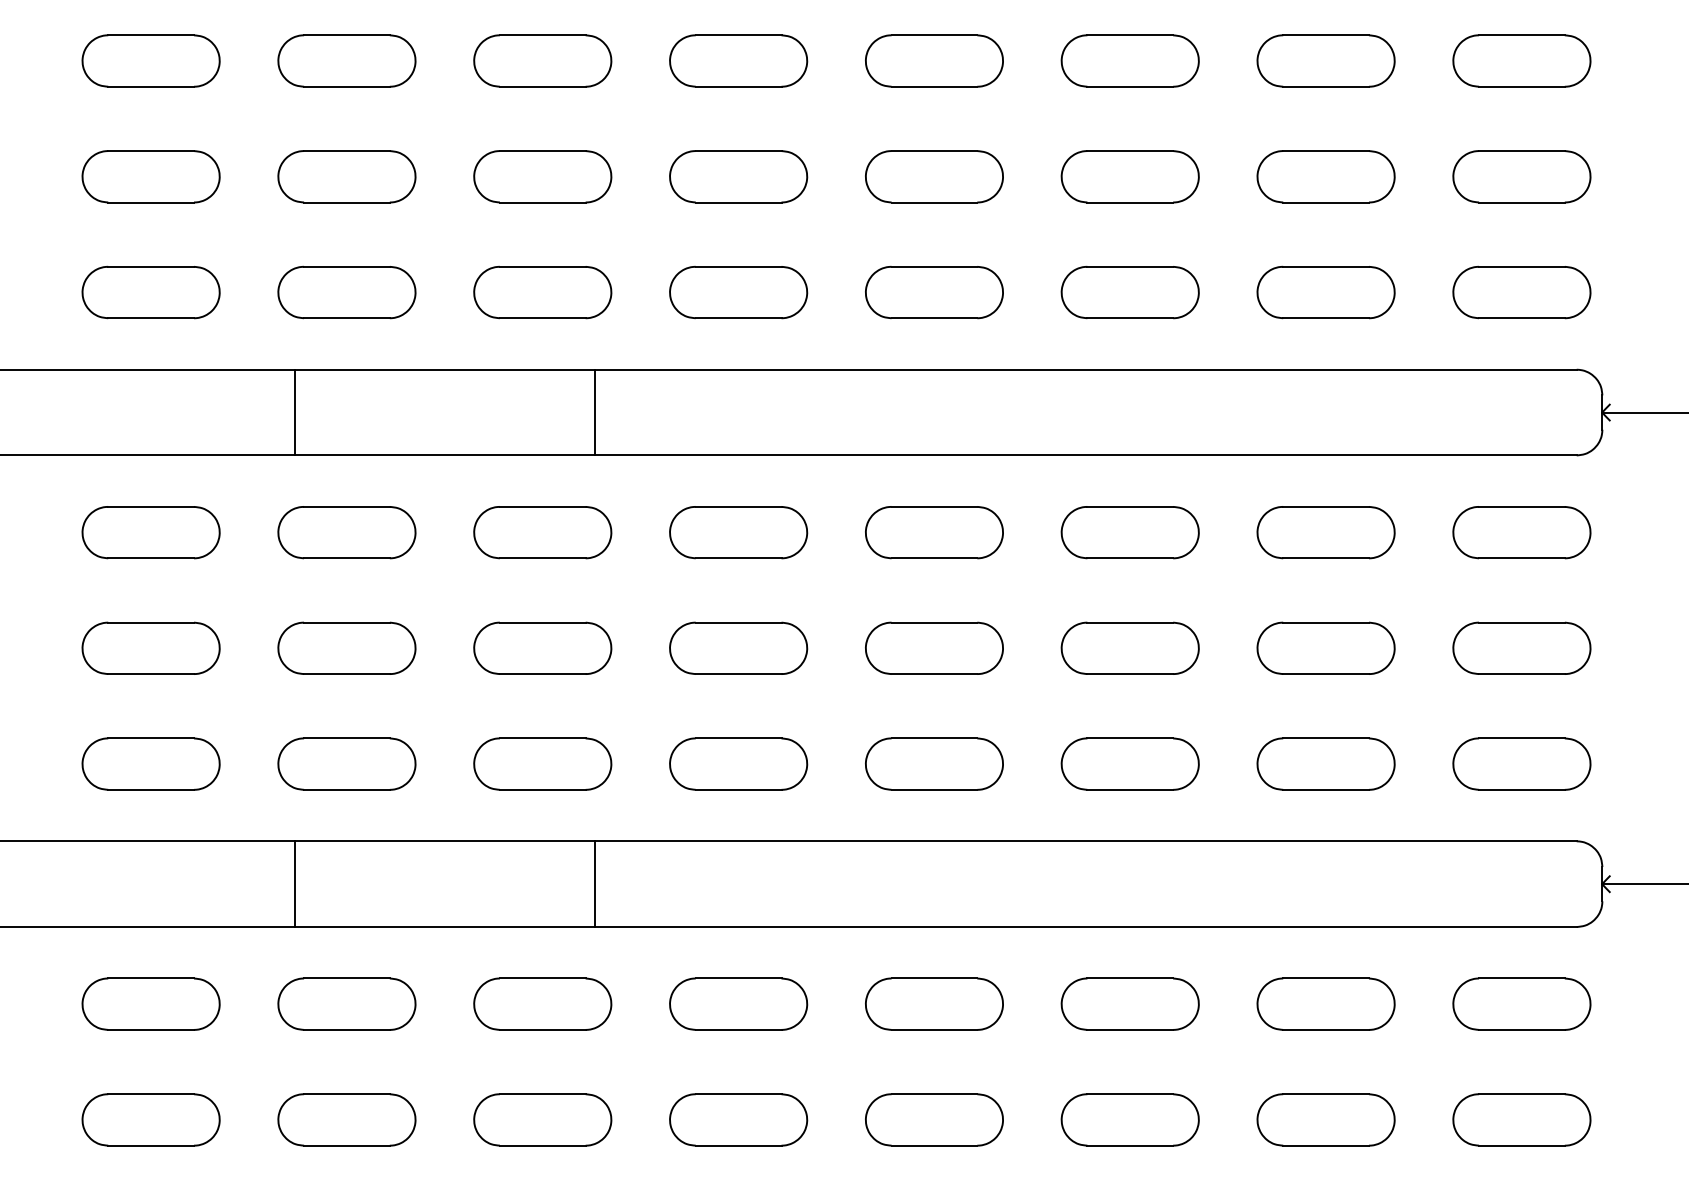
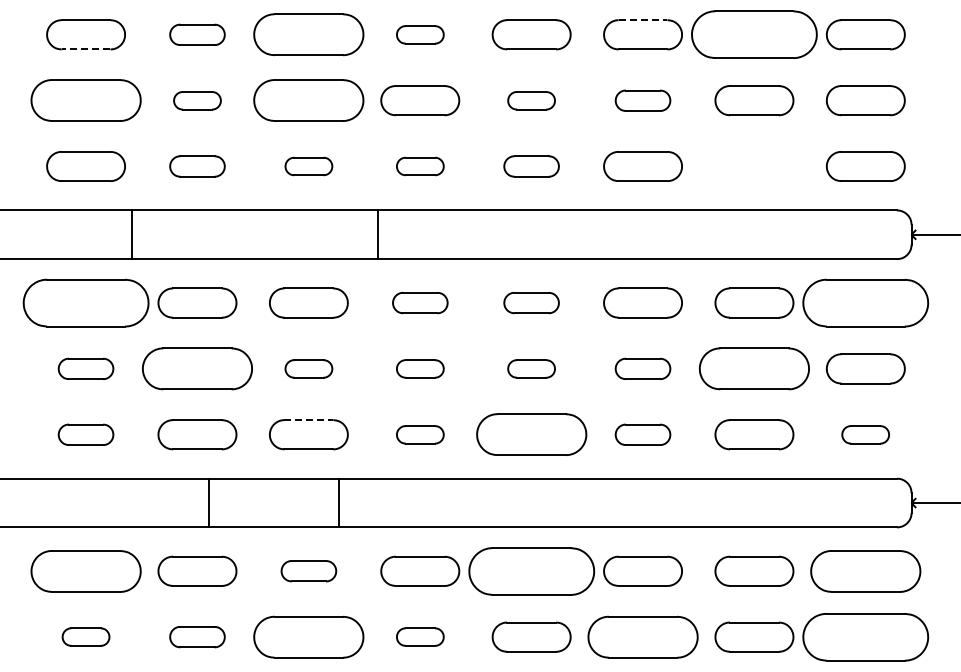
line: (1131, 35) -> (643, 20), solid -> dashed
part: (346, 60) -> (197, 34), size x0.7
part: (542, 60) -> (308, 34), size x1.4
part: (739, 60) -> (420, 34), size x0.6
part: (1326, 60) -> (754, 34), size x1.6
line: (150, 86) -> (85, 49), solid -> dashed
part: (150, 176) -> (85, 100), size x1.4
part: (346, 176) -> (197, 100), size x0.6
part: (542, 176) -> (308, 100), size x1.4
part: (934, 176) -> (531, 100), size x0.6
part: (1129, 176) -> (642, 100), size x0.7
part: (346, 292) -> (197, 166), size x0.7
part: (542, 292) -> (308, 166), size x0.6
part: (739, 292) -> (420, 166), size x0.6
part: (934, 292) -> (531, 166), size x0.7
part: (1326, 292) -> (754, 166), removed
line: (294, 412) -> (131, 234), moved
line: (594, 412) -> (377, 234), moved
part: (150, 531) -> (85, 302), size x1.6
part: (739, 531) -> (420, 302), size x0.7
part: (934, 531) -> (531, 302), size x0.7
part: (1521, 531) -> (865, 302), size x1.6
part: (150, 647) -> (85, 368), size x0.7
part: (346, 647) -> (197, 368), size x1.4
part: (542, 647) -> (308, 368), size x0.6
part: (739, 647) -> (420, 368), size x0.6
part: (934, 647) -> (531, 368), size x0.6
part: (1129, 647) -> (642, 368), size x0.7
part: (1326, 647) -> (754, 368), size x1.4
line: (543, 739) -> (309, 420), solid -> dashed
part: (150, 763) -> (85, 434), size x0.7
part: (739, 763) -> (420, 434), size x0.6
part: (934, 763) -> (531, 434), size x1.4
part: (1129, 763) -> (642, 434), size x0.7
part: (1521, 763) -> (865, 434), size x0.6
line: (294, 883) -> (208, 502), moved
part: (150, 1002) -> (85, 570), size x1.4
part: (542, 1002) -> (308, 570), size x0.7
part: (934, 1002) -> (531, 570), size x1.6
part: (1521, 1002) -> (865, 570), size x1.4
part: (150, 1118) -> (85, 636), size x0.6
part: (346, 1118) -> (197, 636), size x0.7
part: (542, 1118) -> (308, 636), size x1.4
part: (739, 1118) -> (420, 636), size x0.6
part: (1129, 1118) -> (642, 636), size x1.4
part: (1521, 1118) -> (865, 636), size x1.6

